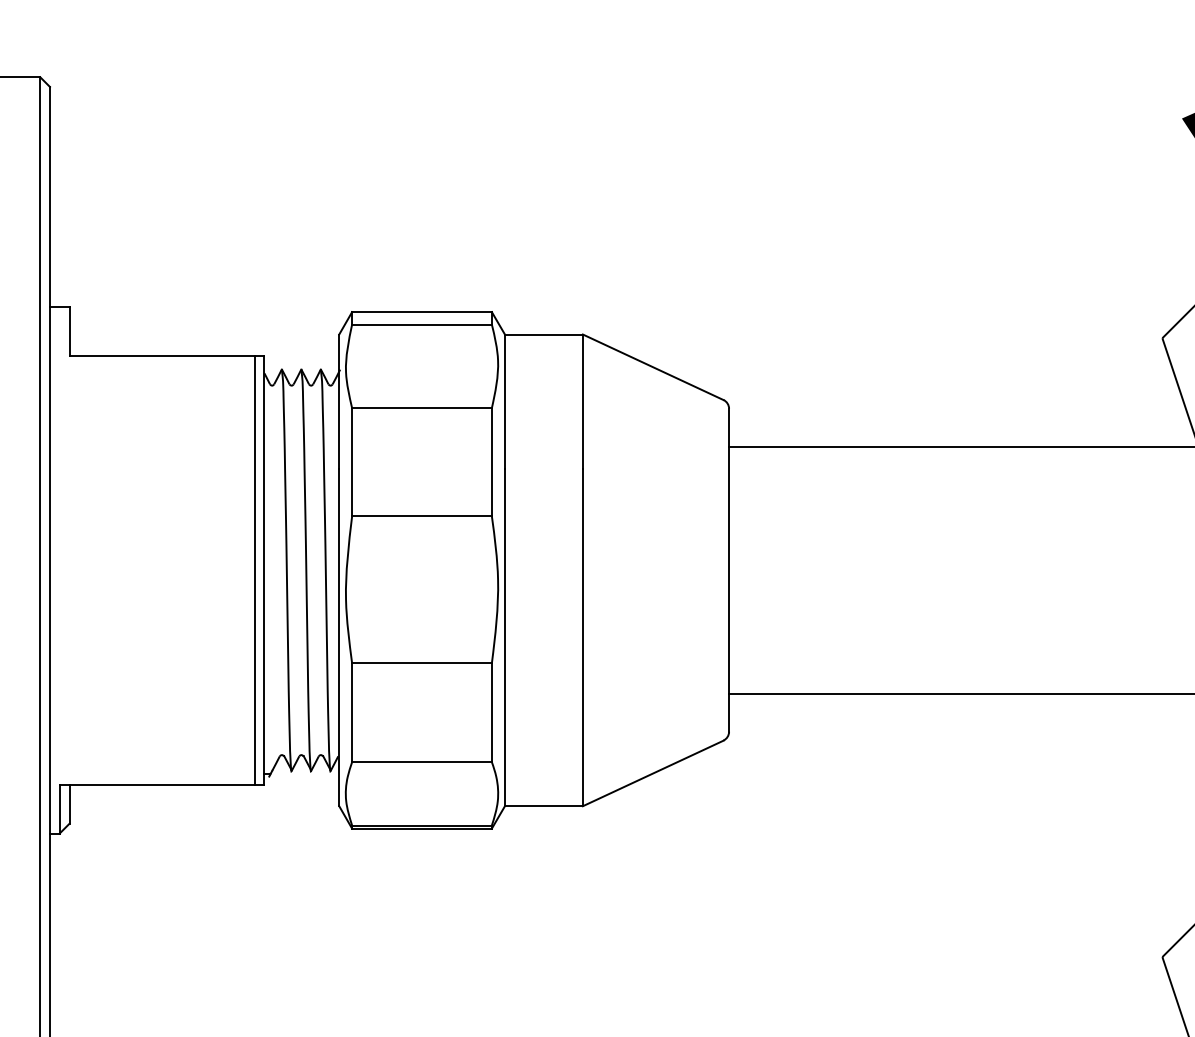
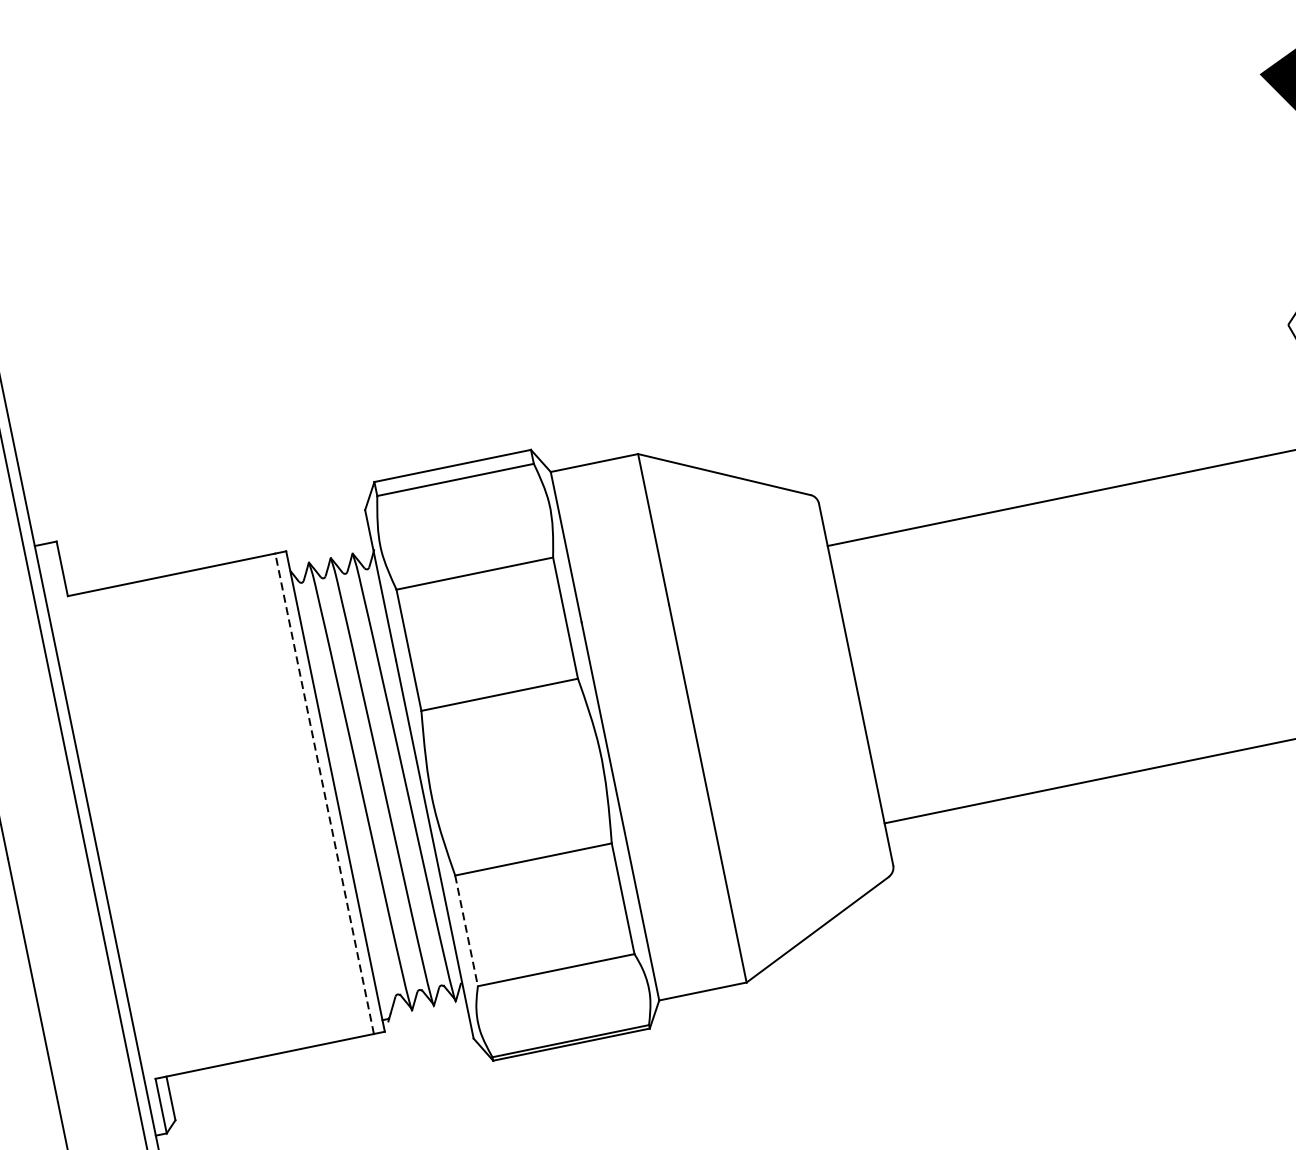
line: (254, 569) -> (324, 792), solid -> dashed
line: (352, 713) -> (467, 931), solid -> dashed

